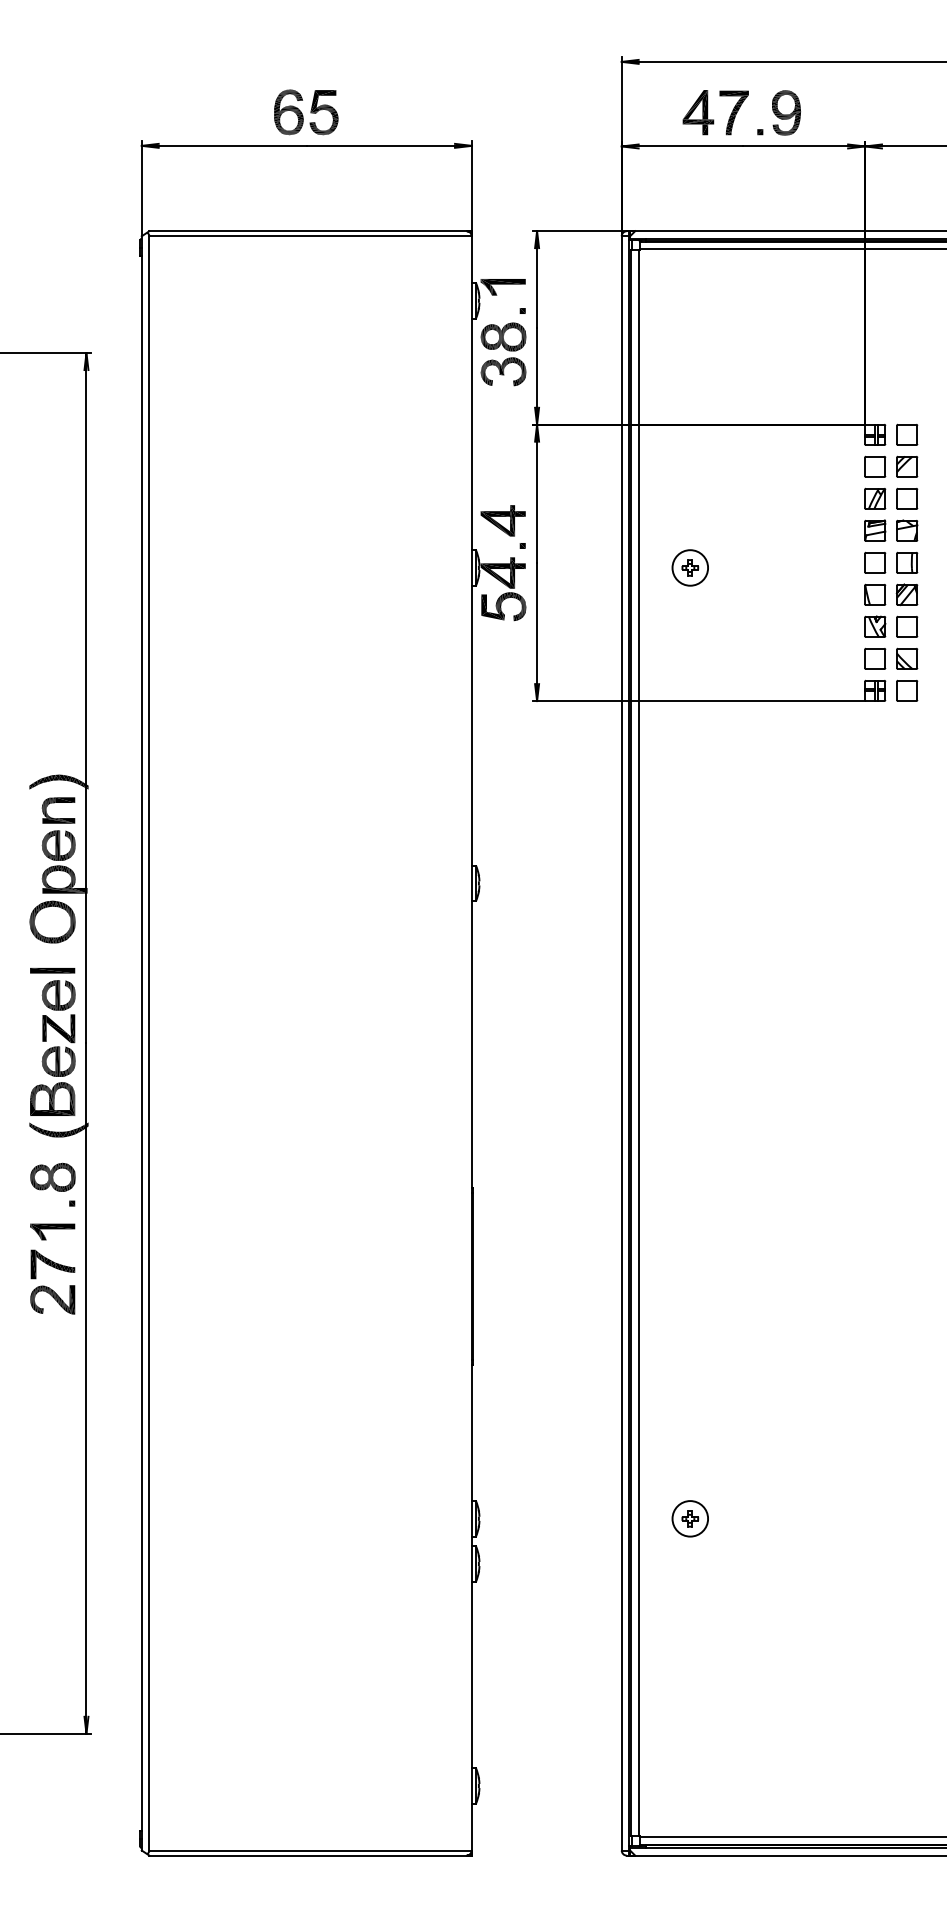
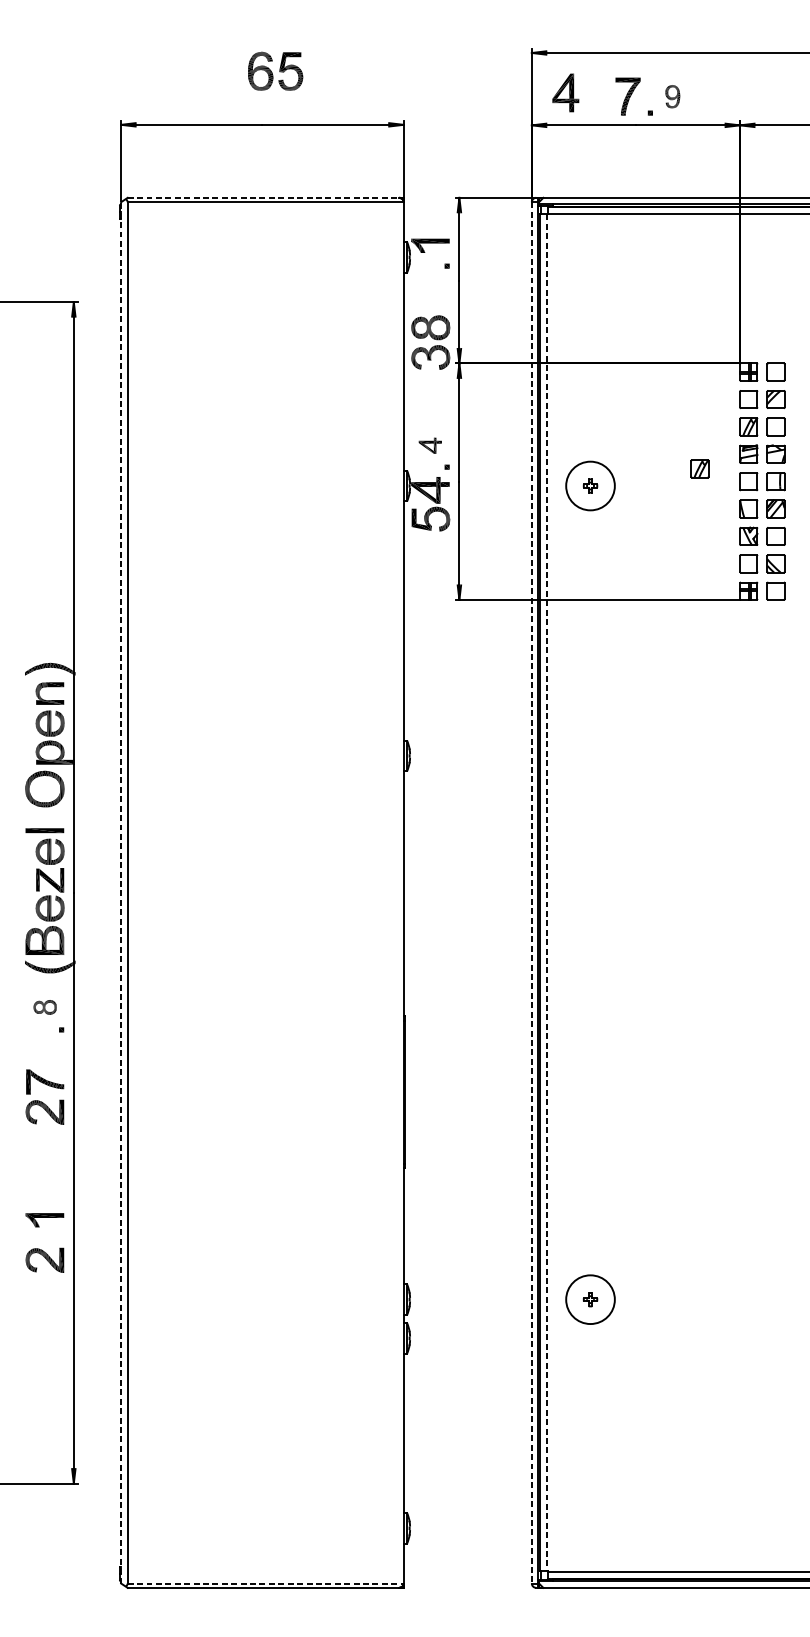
part: (306, 112) -> (275, 71), moved
part: (698, 112) -> (565, 92), moved
part: (786, 112) -> (672, 96), size x0.6
line: (311, 231) -> (266, 198), solid -> dashed
part: (503, 354) -> (430, 342), moved
part: (502, 520) -> (429, 445), size x0.6
part: (818, 547) -> (700, 468), added
circle: (690, 567) -> (590, 485), size x1.6
line: (141, 1042) -> (120, 892), solid -> dashed
line: (621, 1043) -> (531, 892), solid -> dashed
line: (639, 1043) -> (547, 892), solid -> dashed
part: (52, 1176) -> (44, 1006), size x0.6
part: (52, 1231) -> (44, 1219), moved
part: (52, 1472) -> (44, 1260), added
circle: (690, 1518) -> (590, 1299), size x1.6
line: (311, 1850) -> (266, 1583), solid -> dashed

